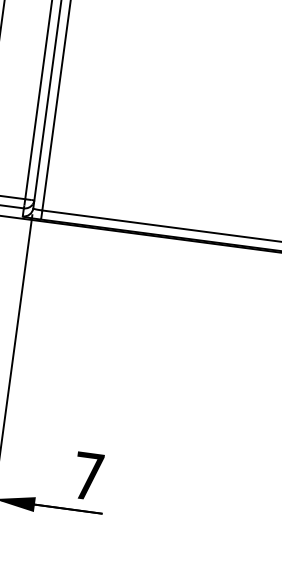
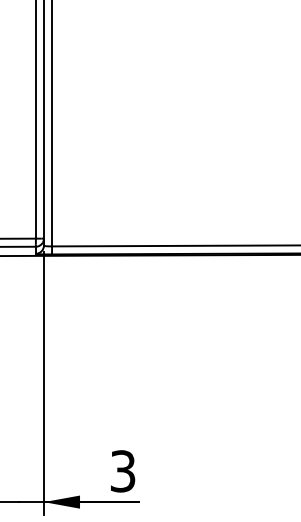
text: (88, 476) -> (123, 471), 7 -> 3

